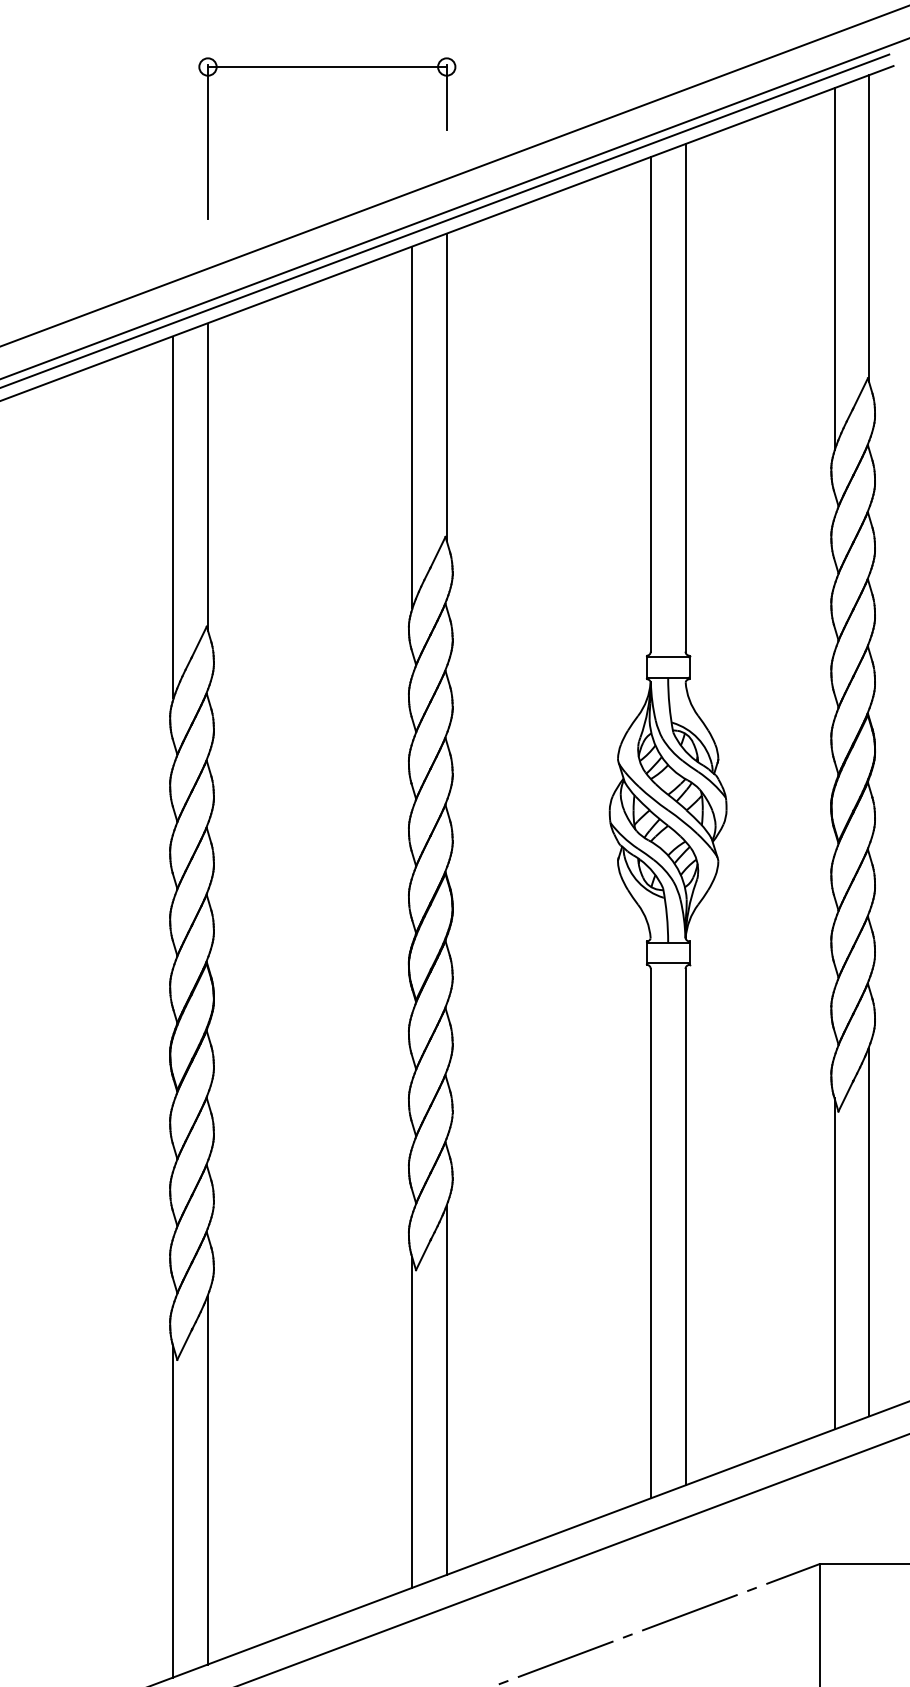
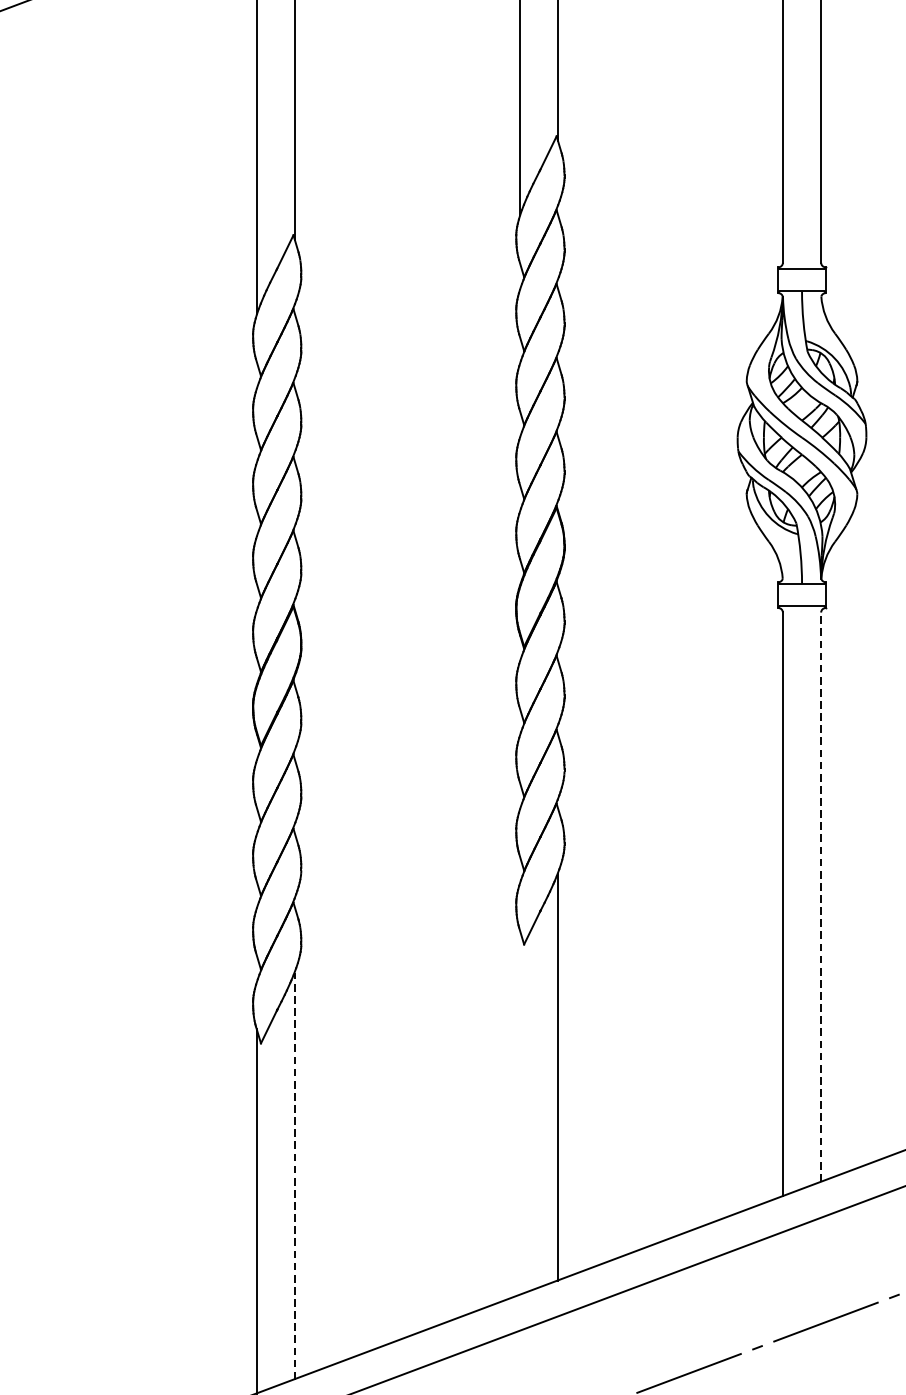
line: (685, 1226) -> (821, 896), solid -> dashed
line: (412, 1422) -> (520, 1112), removed
line: (208, 1479) -> (295, 1175), solid -> dashed

